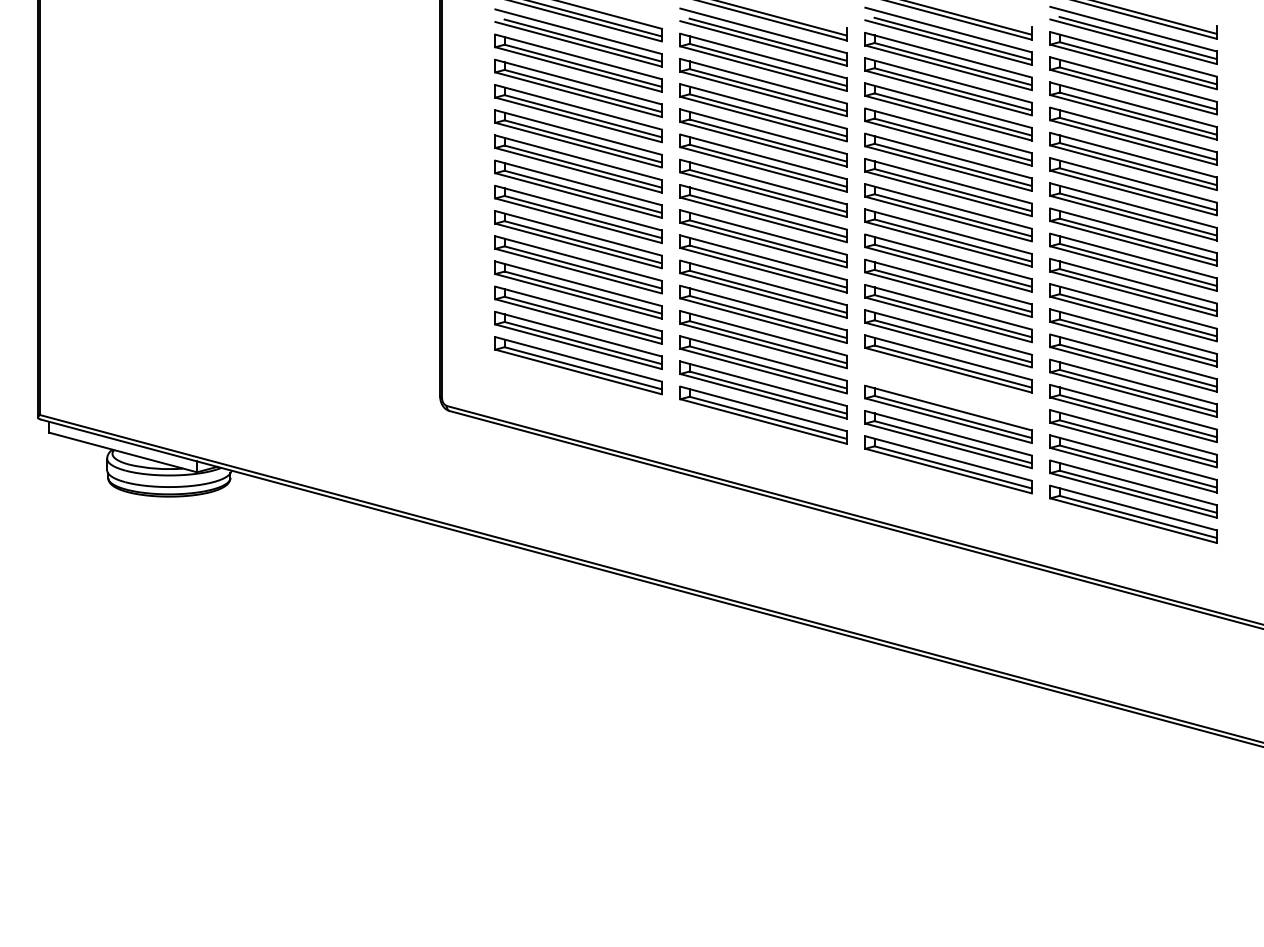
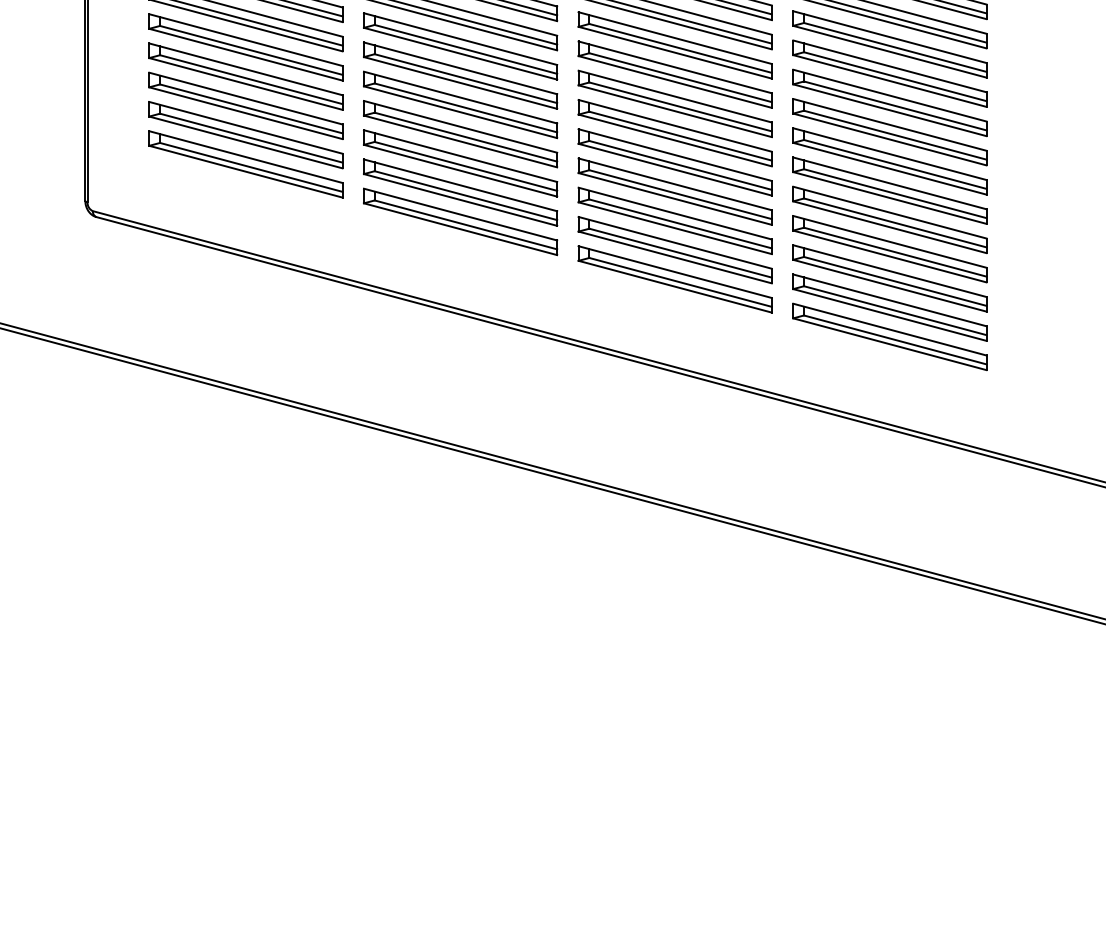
part: (948, 388) -> (675, 190), added

